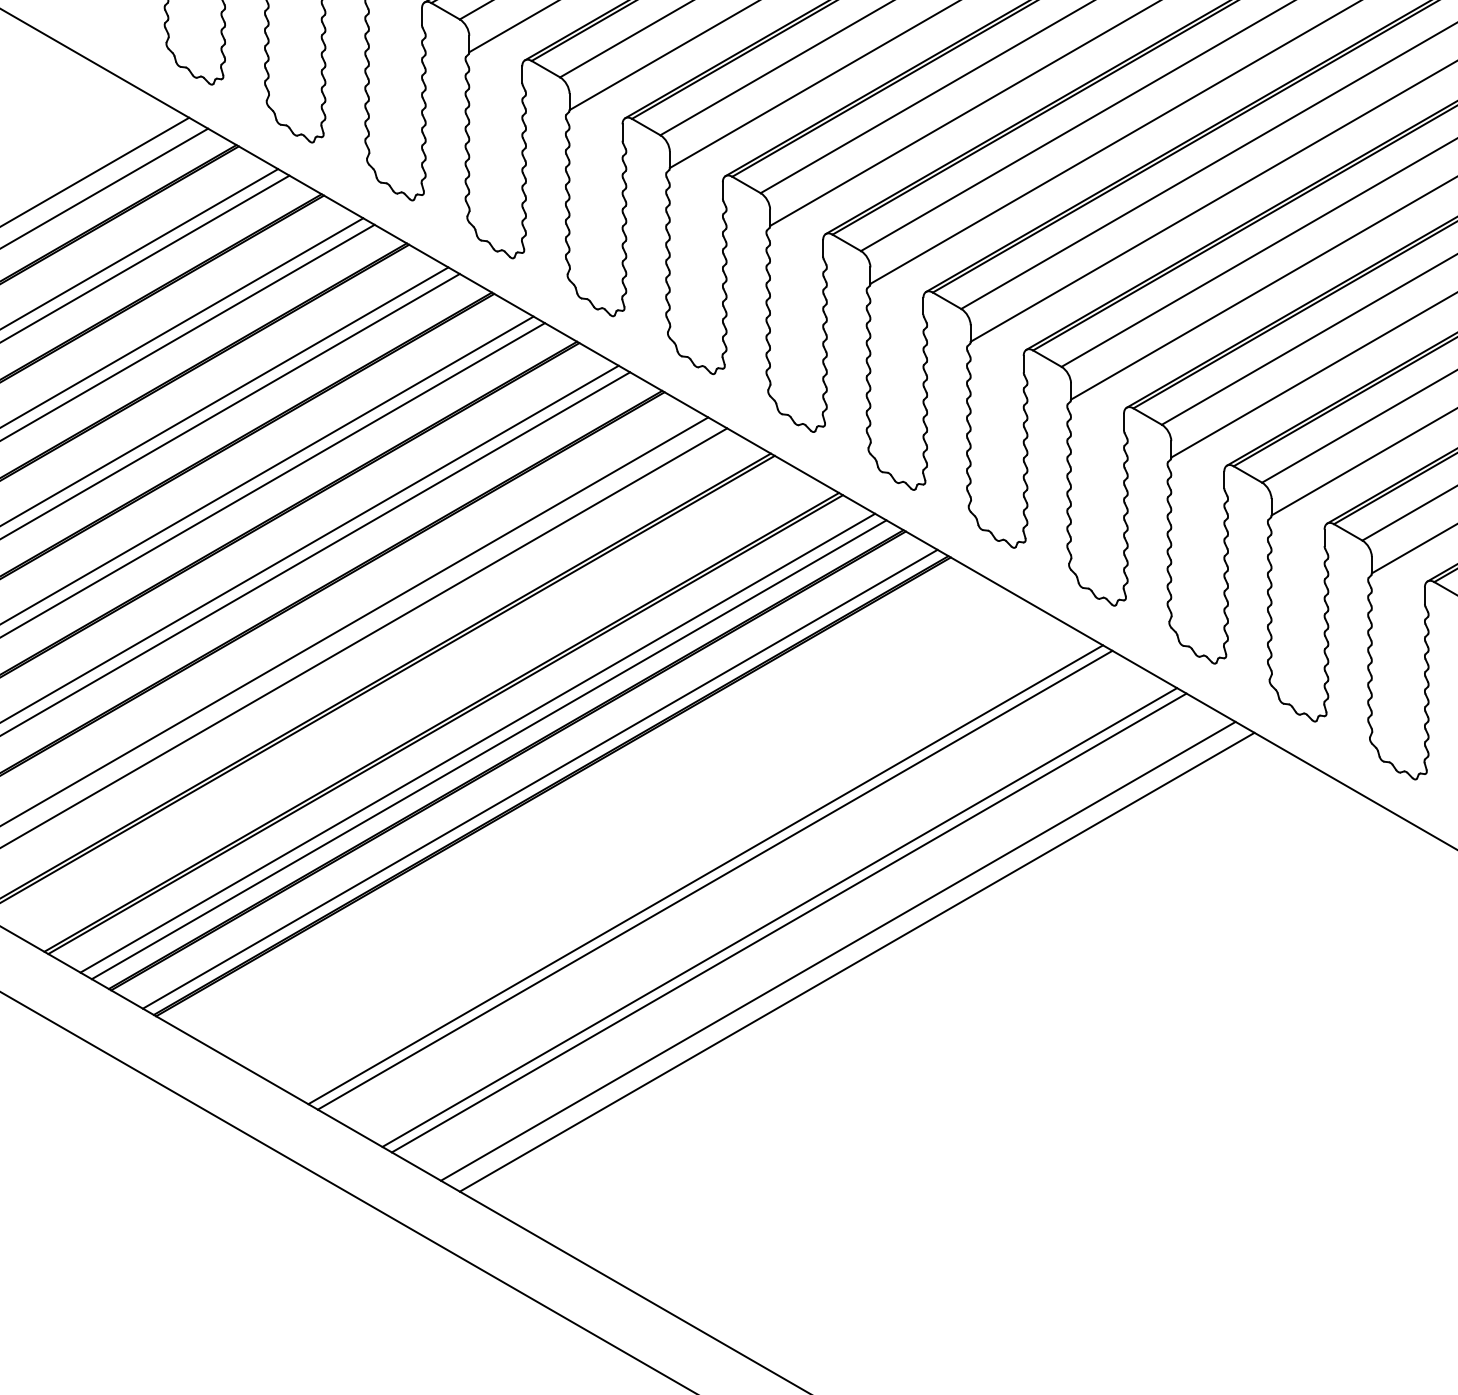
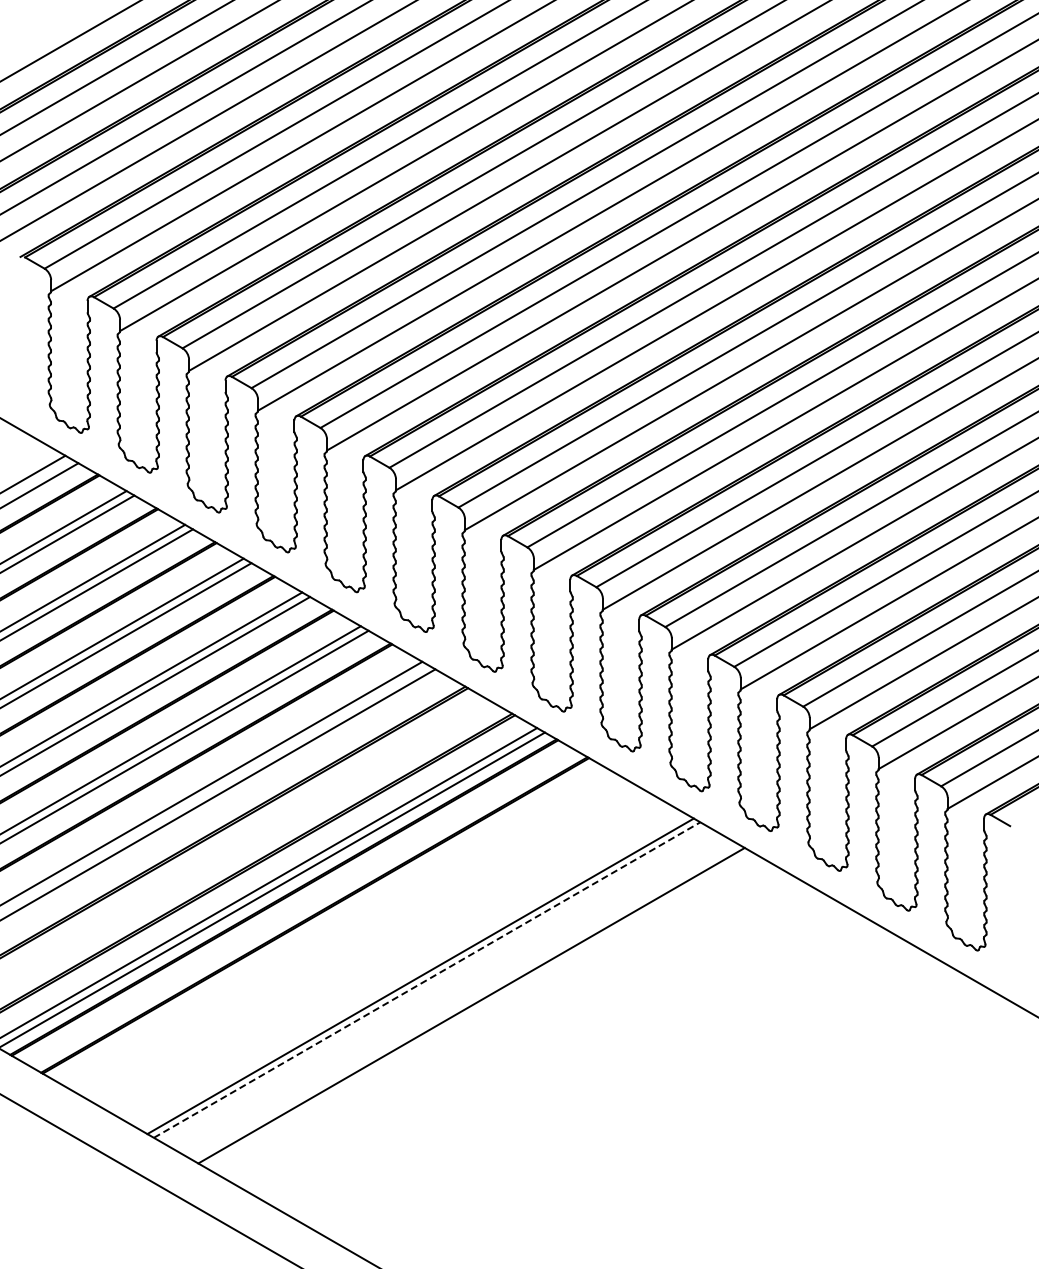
line: (539, 779) -> (306, 910), removed
line: (715, 880) -> (427, 980), solid -> dashed
line: (788, 923) -> (477, 1009), removed
line: (837, 950) -> (511, 1028), removed
line: (856, 962) -> (524, 1036), removed

